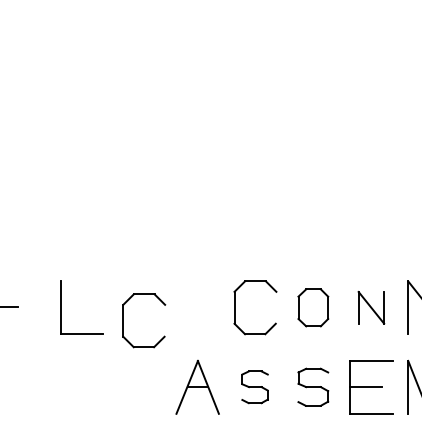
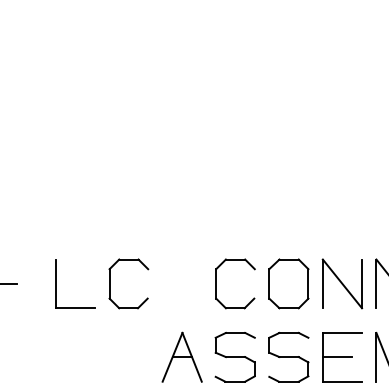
part: (312, 307) -> (288, 283), size x1.43
part: (371, 307) -> (342, 283), size x1.67
part: (124, 320) -> (110, 283), moved
part: (254, 386) -> (234, 356), size x1.67
part: (312, 386) -> (288, 356), size x1.43

